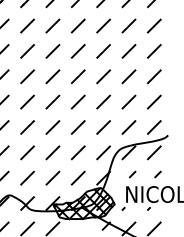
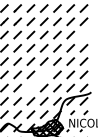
line: (153, 24) -> (83, 34), removed
line: (69, 109) -> (39, 78), removed

